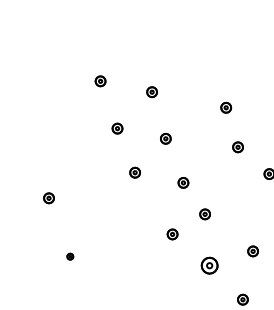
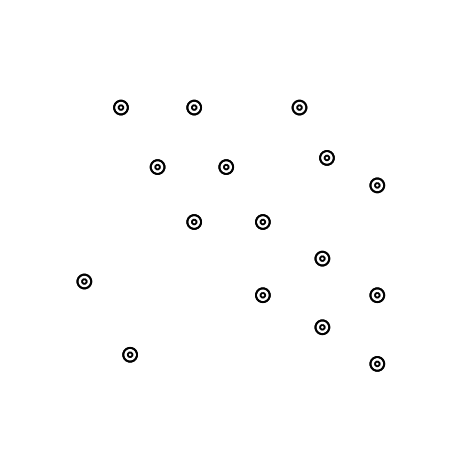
part: (205, 214) -> (322, 258), moved
part: (69, 256) -> (129, 354), size x1.67
part: (209, 265) -> (322, 327), size x0.62

